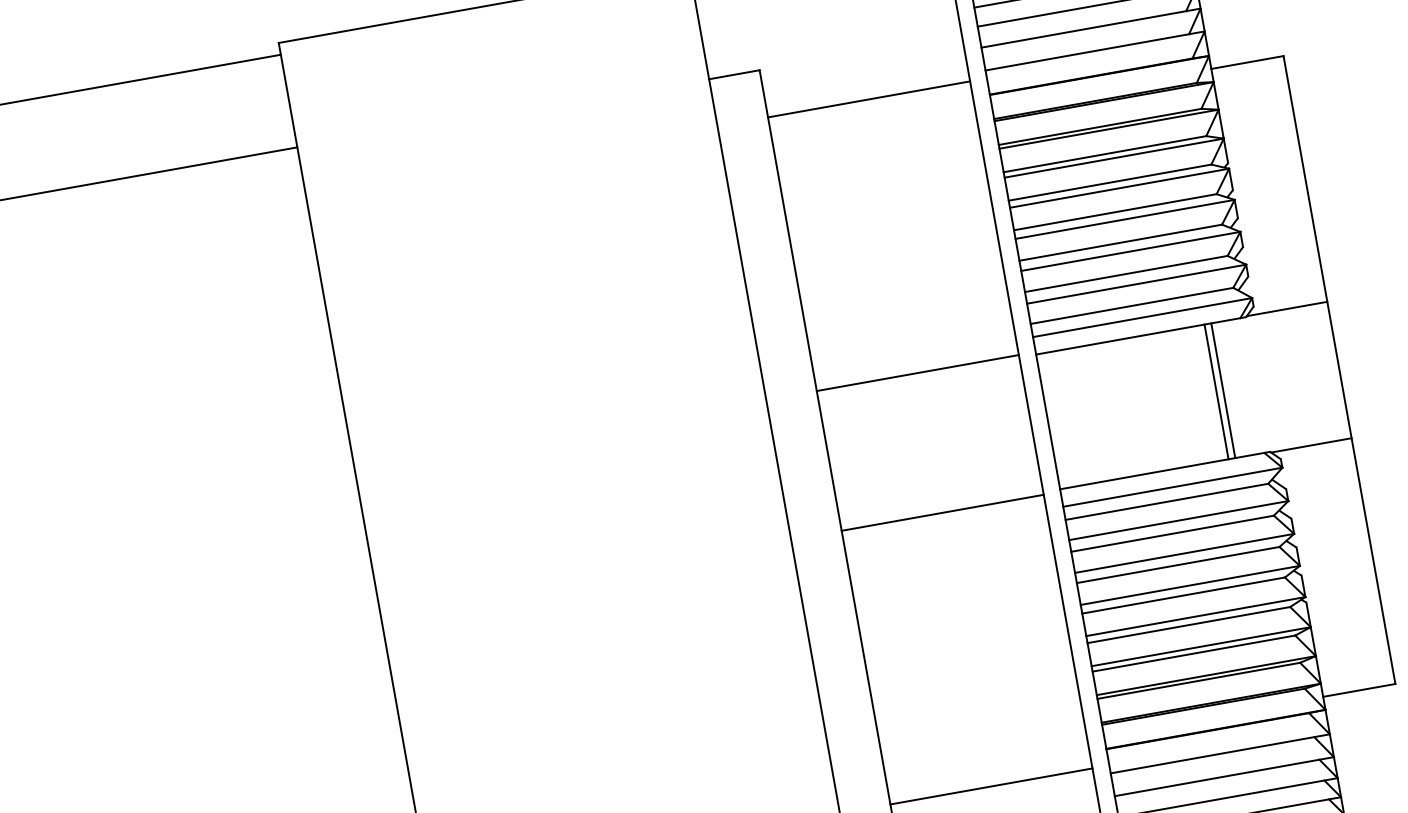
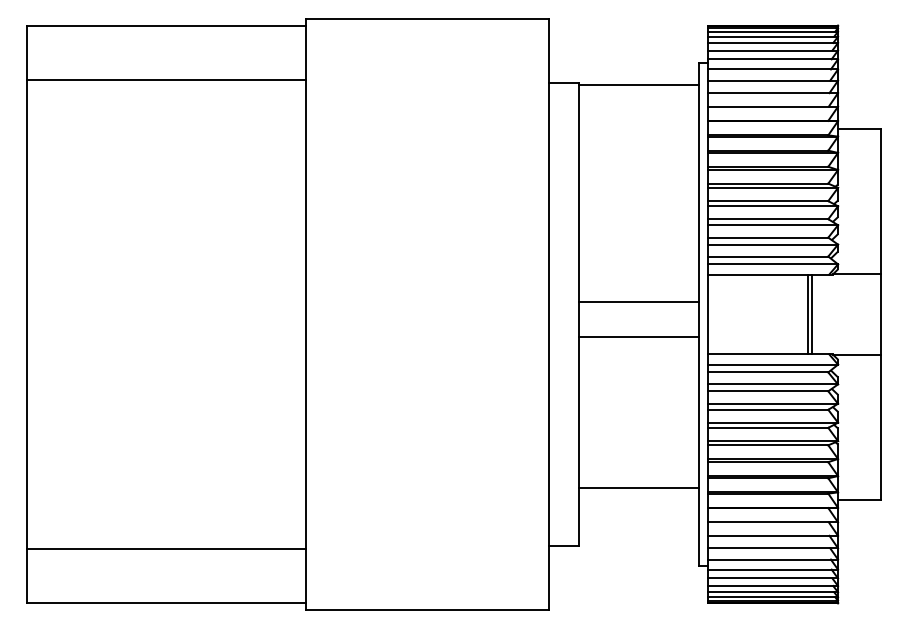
line: (868, 99) -> (638, 85), moved
line: (917, 373) -> (638, 302), moved
line: (942, 512) -> (638, 336), moved
line: (991, 786) -> (638, 487), moved

